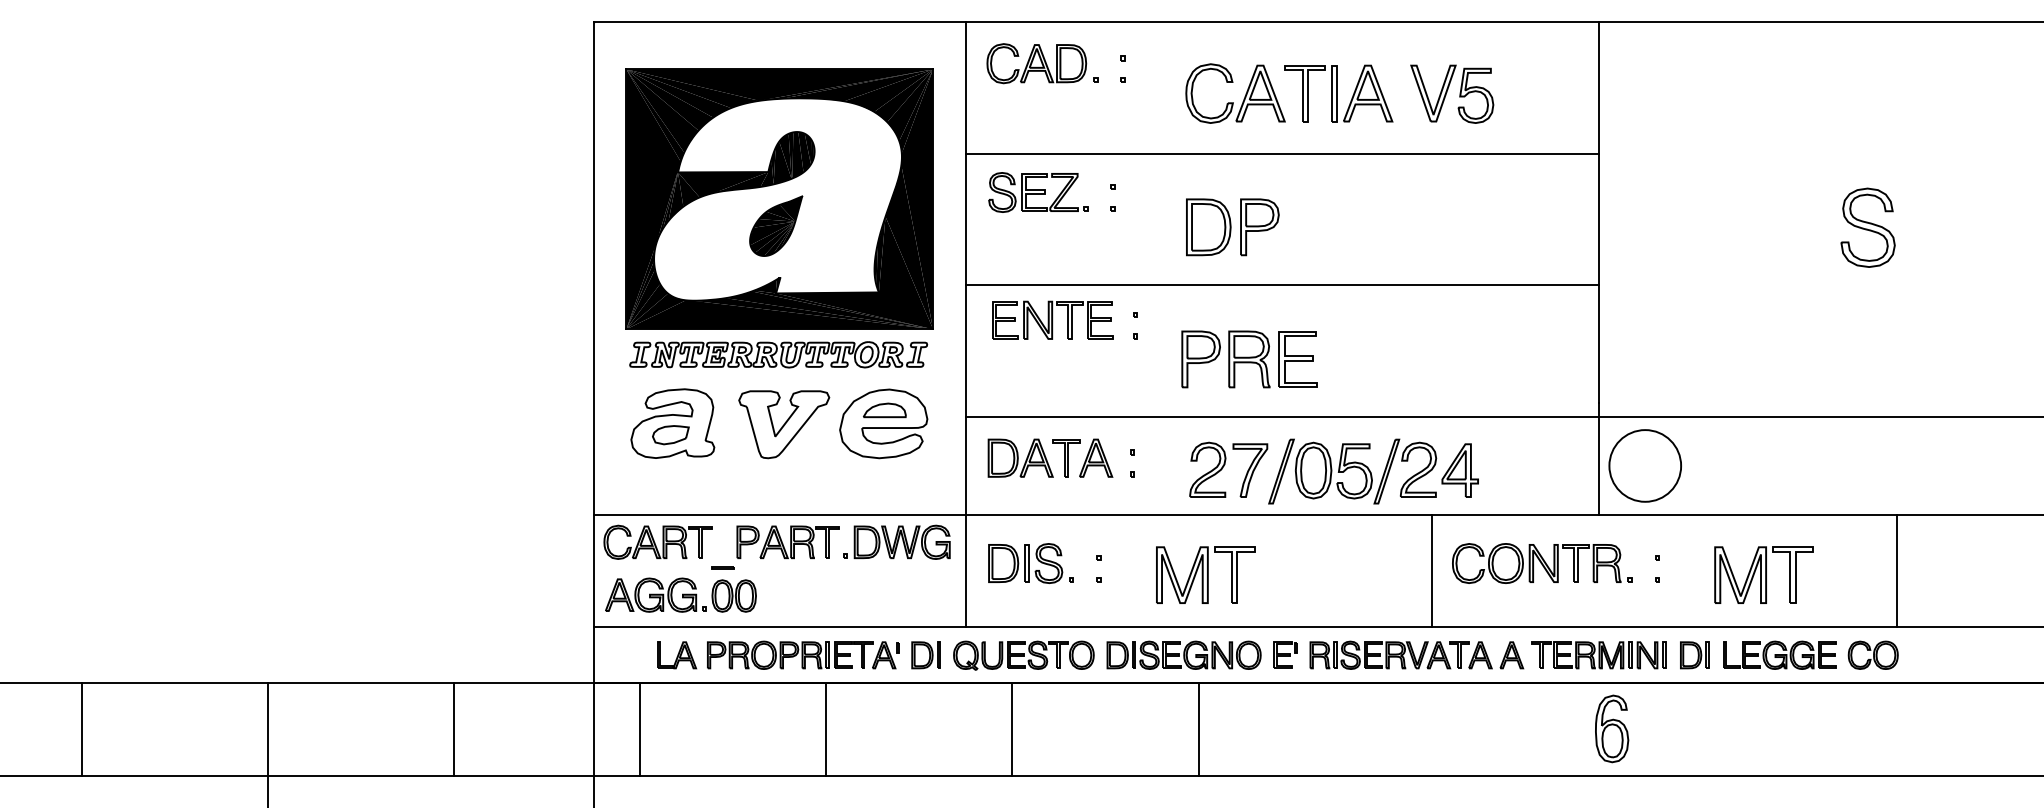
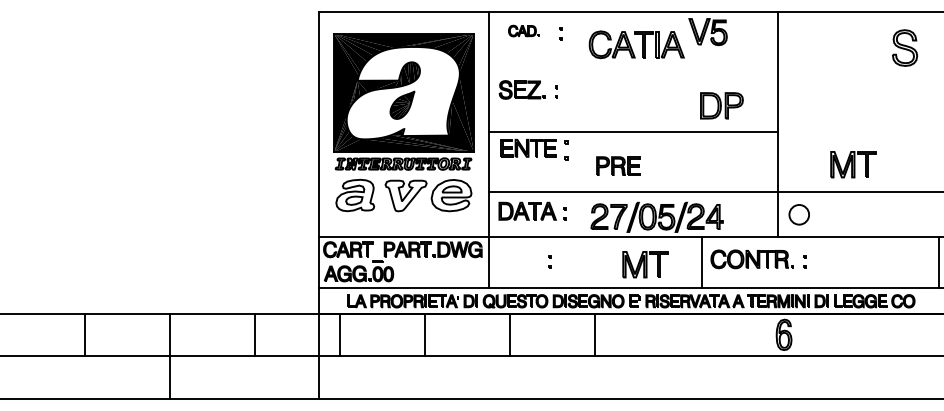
part: (1041, 62) -> (523, 30), size x0.6
part: (1450, 95) -> (707, 32), moved
line: (1282, 154) -> (633, 72), removed
part: (1231, 226) -> (721, 105), moved
part: (1869, 226) -> (905, 47), moved
part: (1135, 325) -> (566, 150), size x1.6
part: (1249, 357) -> (618, 165), size x0.7
circle: (1643, 465) -> (798, 214), size x0.6
part: (1030, 563) -> (518, 259), removed
line: (1897, 570) -> (939, 262), moved
part: (1205, 574) -> (645, 264), moved
part: (1764, 574) -> (853, 164), moved

